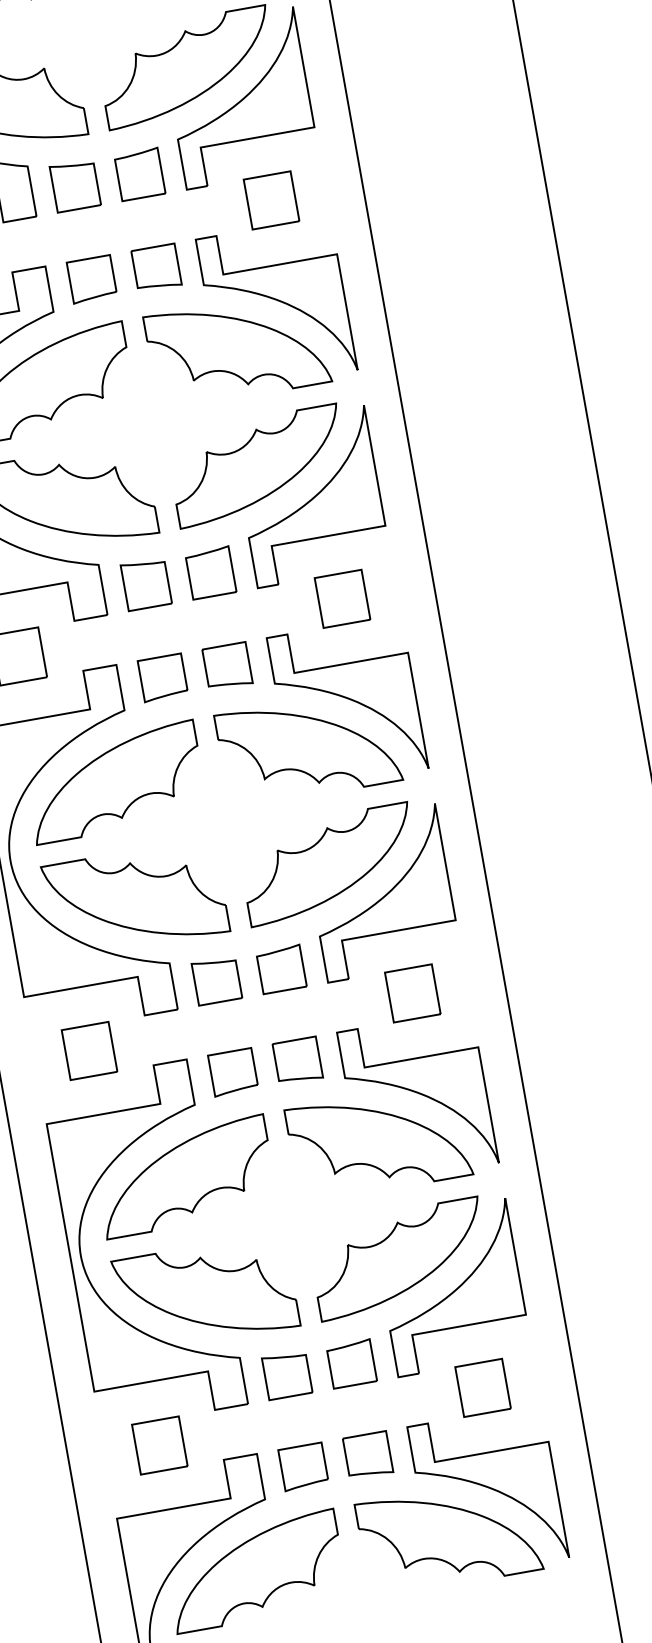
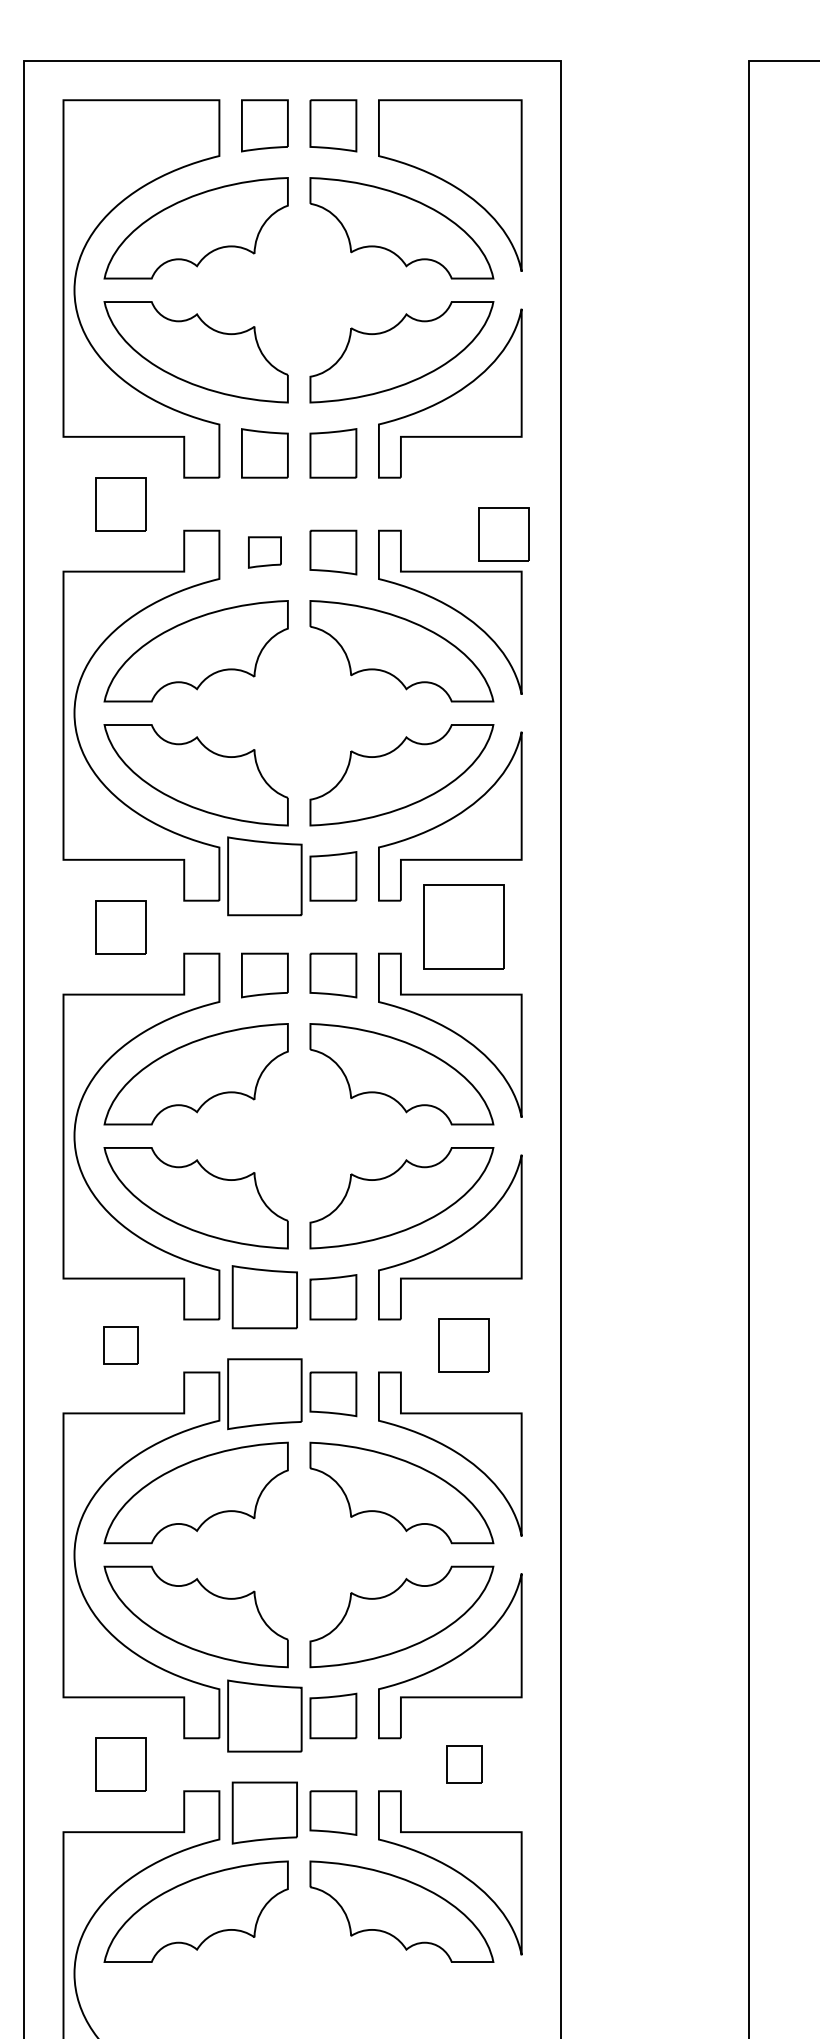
part: (271, 200) -> (503, 534), moved
part: (91, 279) -> (264, 552), size x0.7
part: (145, 584) -> (264, 876), size x1.6
part: (342, 599) -> (463, 927), size x1.6
part: (216, 981) -> (264, 1297), size x1.4
part: (89, 1050) -> (120, 1345), size x0.7
part: (232, 1072) -> (264, 1394), size x1.6
part: (286, 1375) -> (264, 1715), size x1.6
part: (482, 1387) -> (463, 1764), size x0.7
part: (303, 1466) -> (264, 1812), size x1.4

